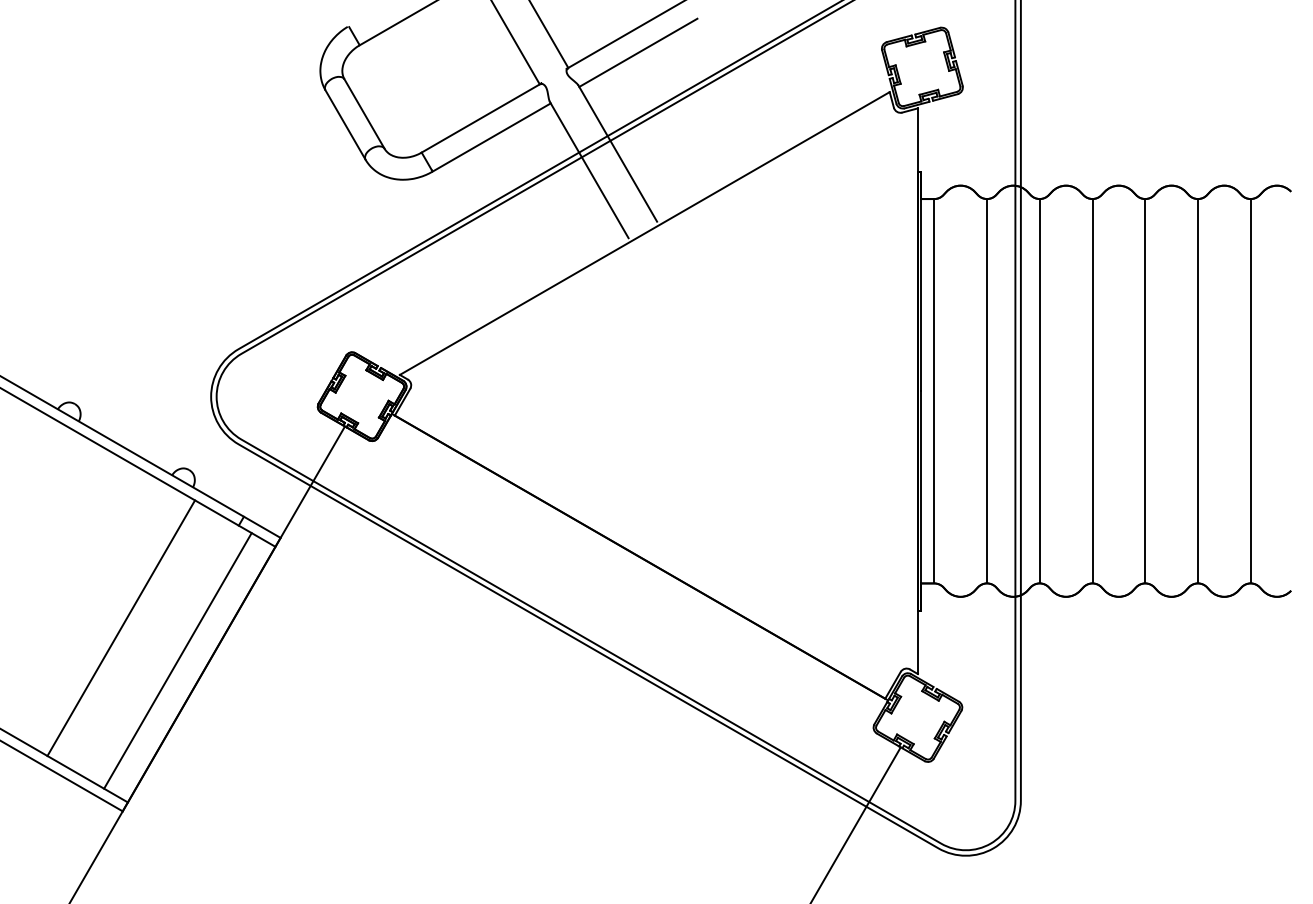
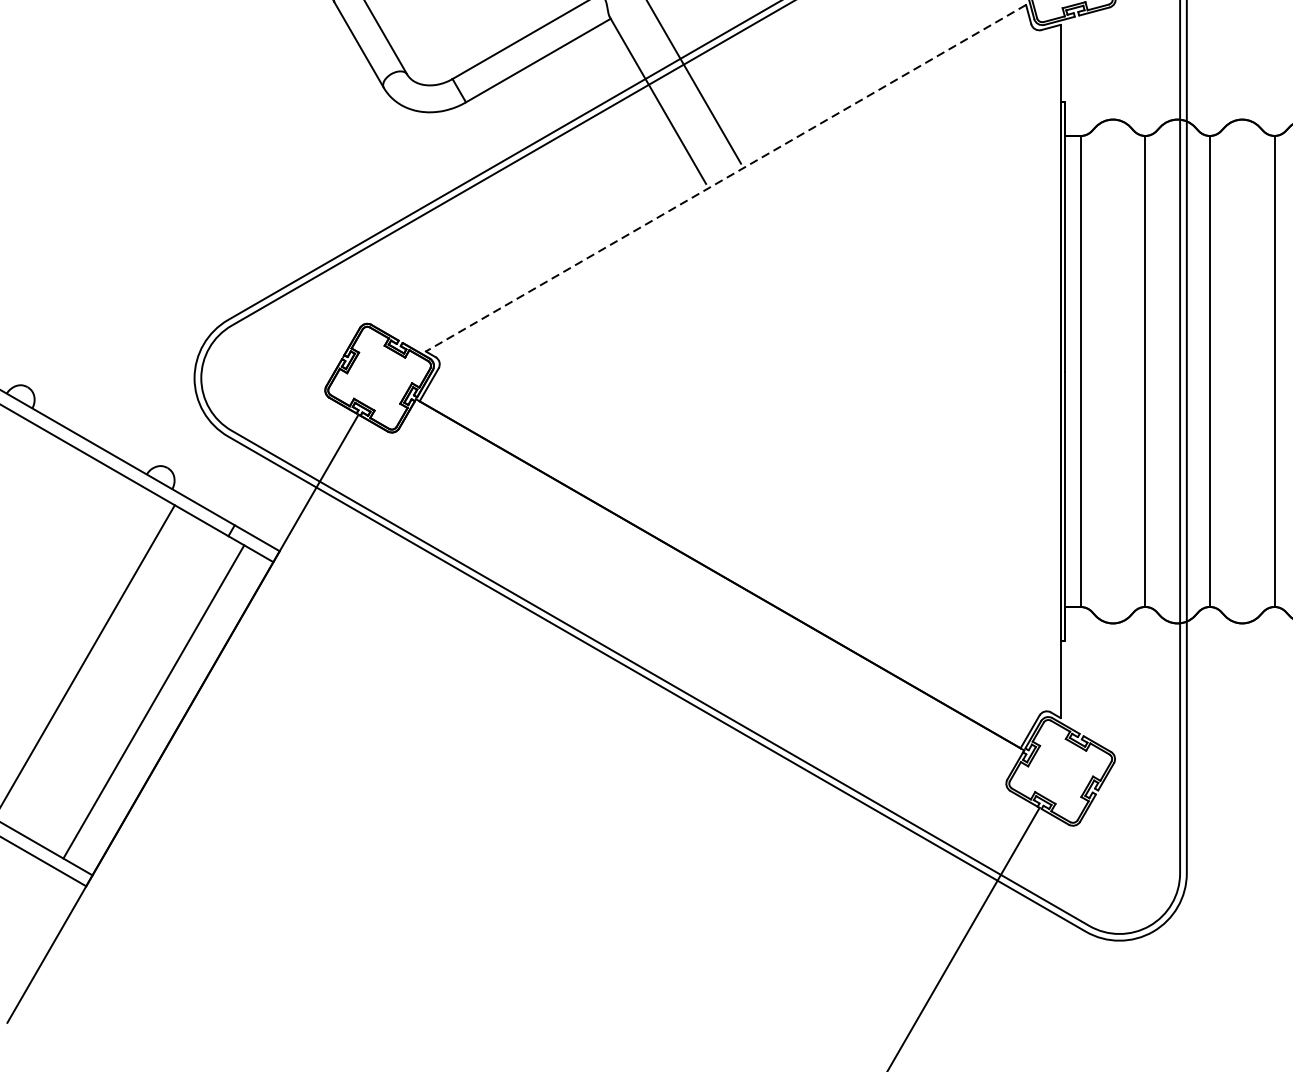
line: (644, 233) -> (725, 178), solid -> dashed

